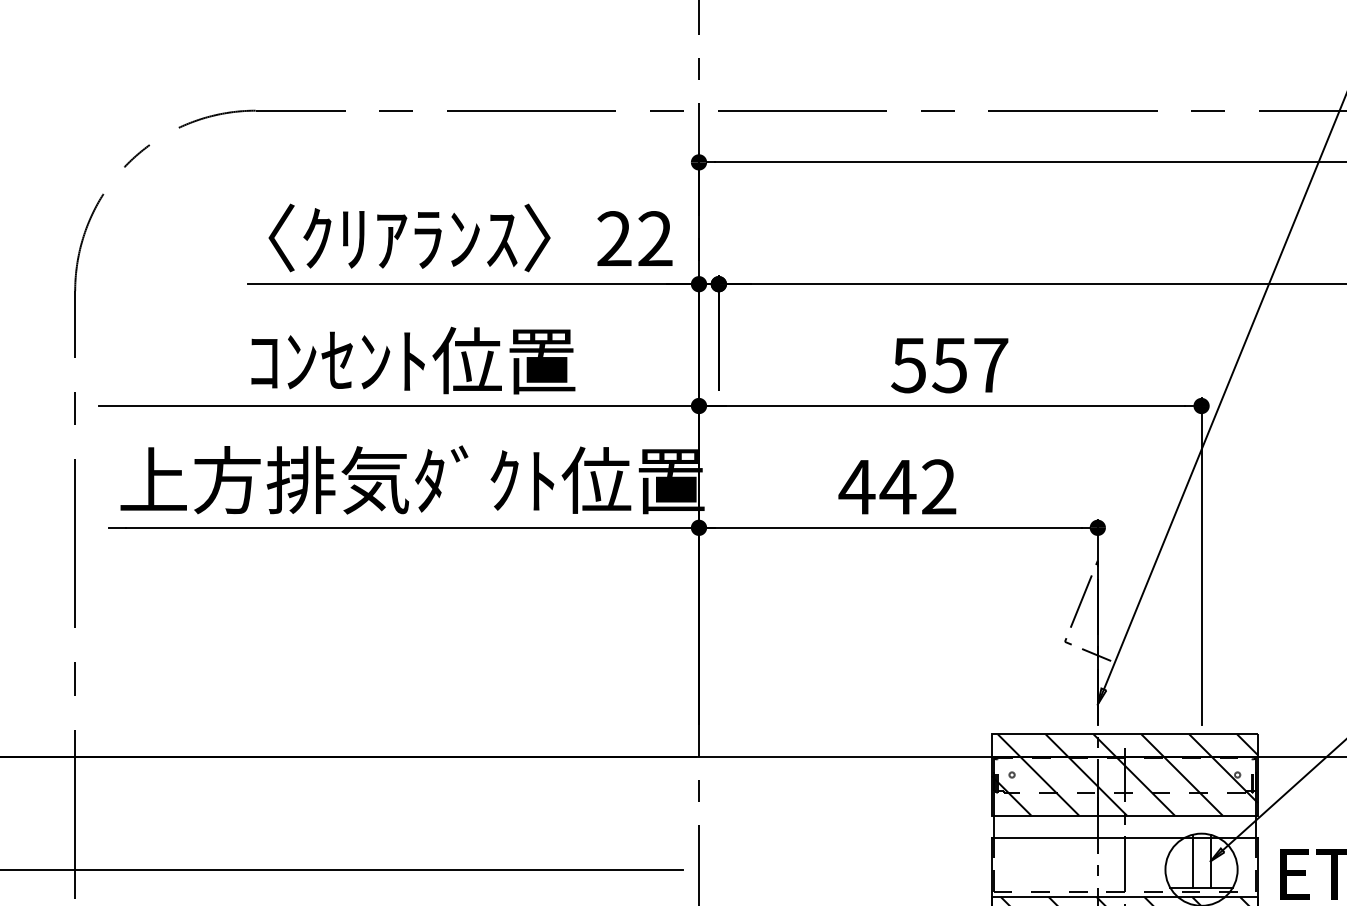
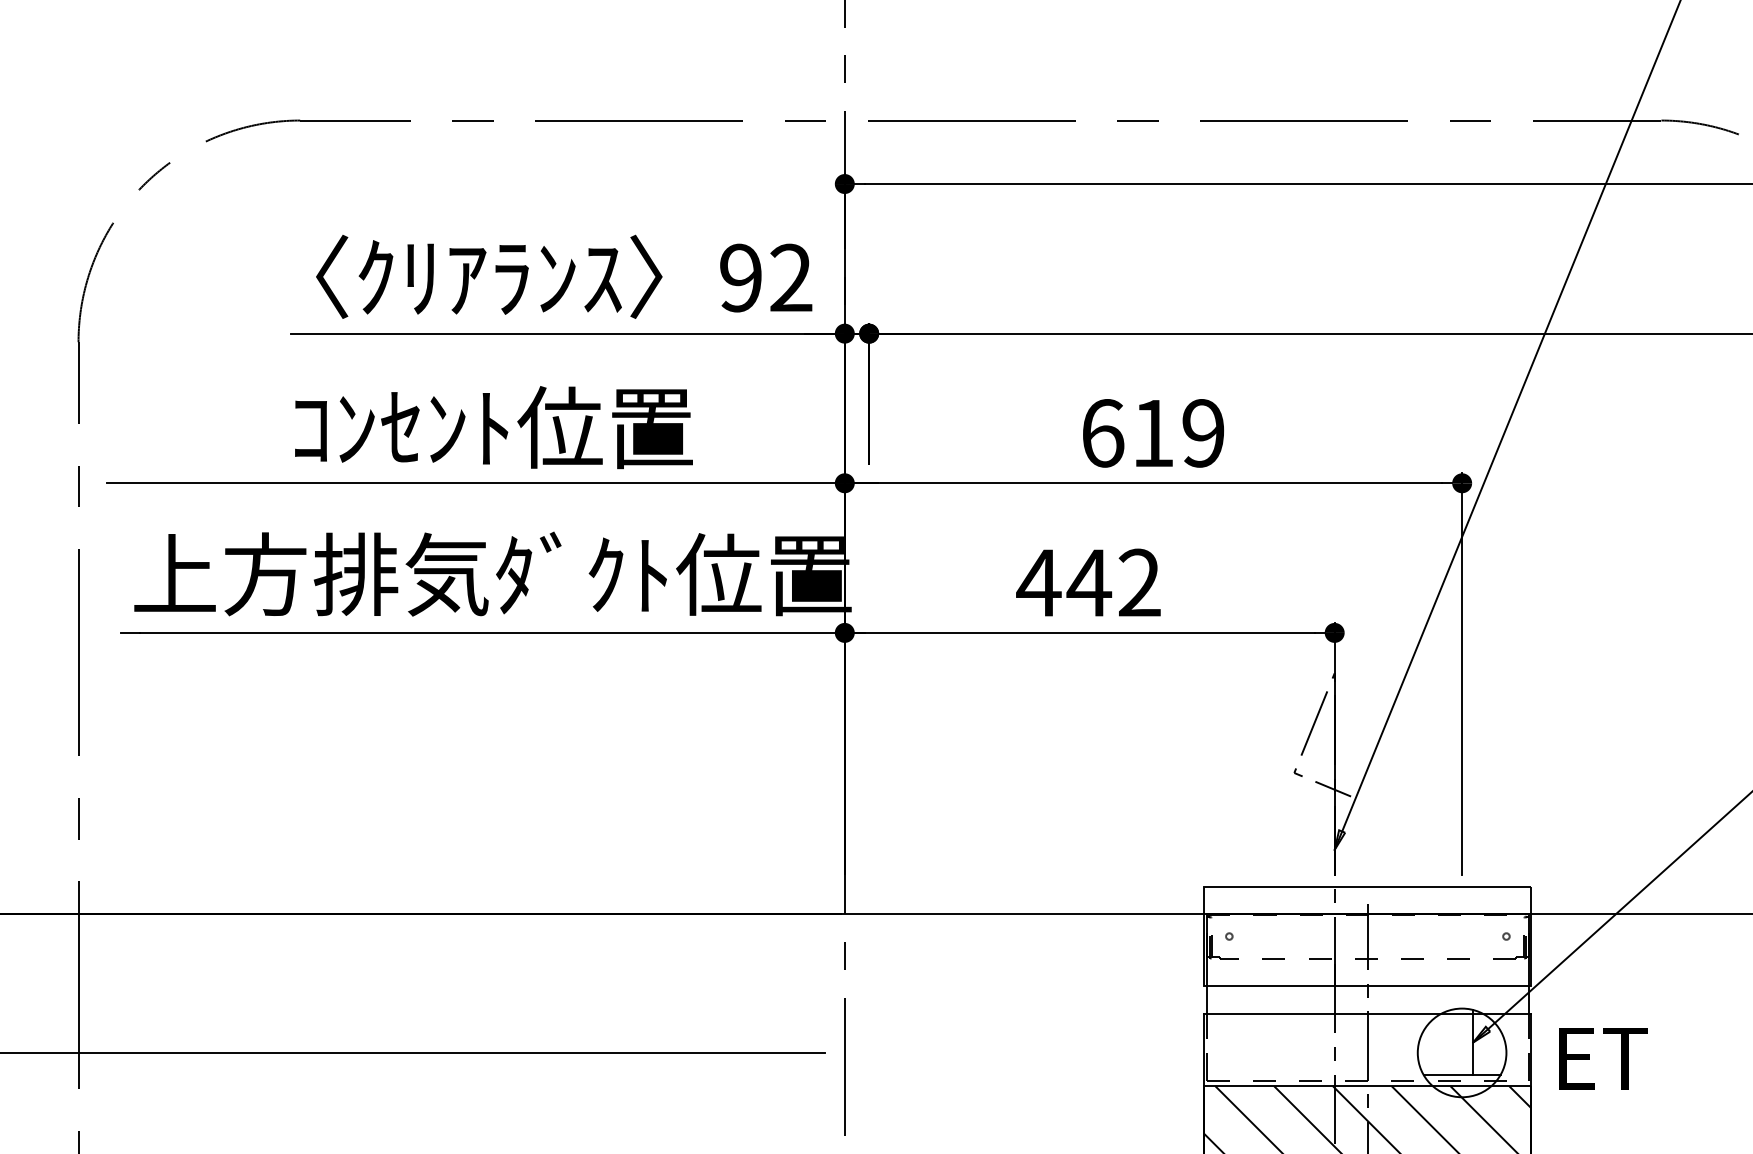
text: (614, 238) -> (740, 277), 22 -> 92
text: (949, 365) -> (1152, 433), 557 -> 619
hatch: (1124, 774) -> (1367, 936), removed
line: (1192, 861) -> (1451, 1042), removed

